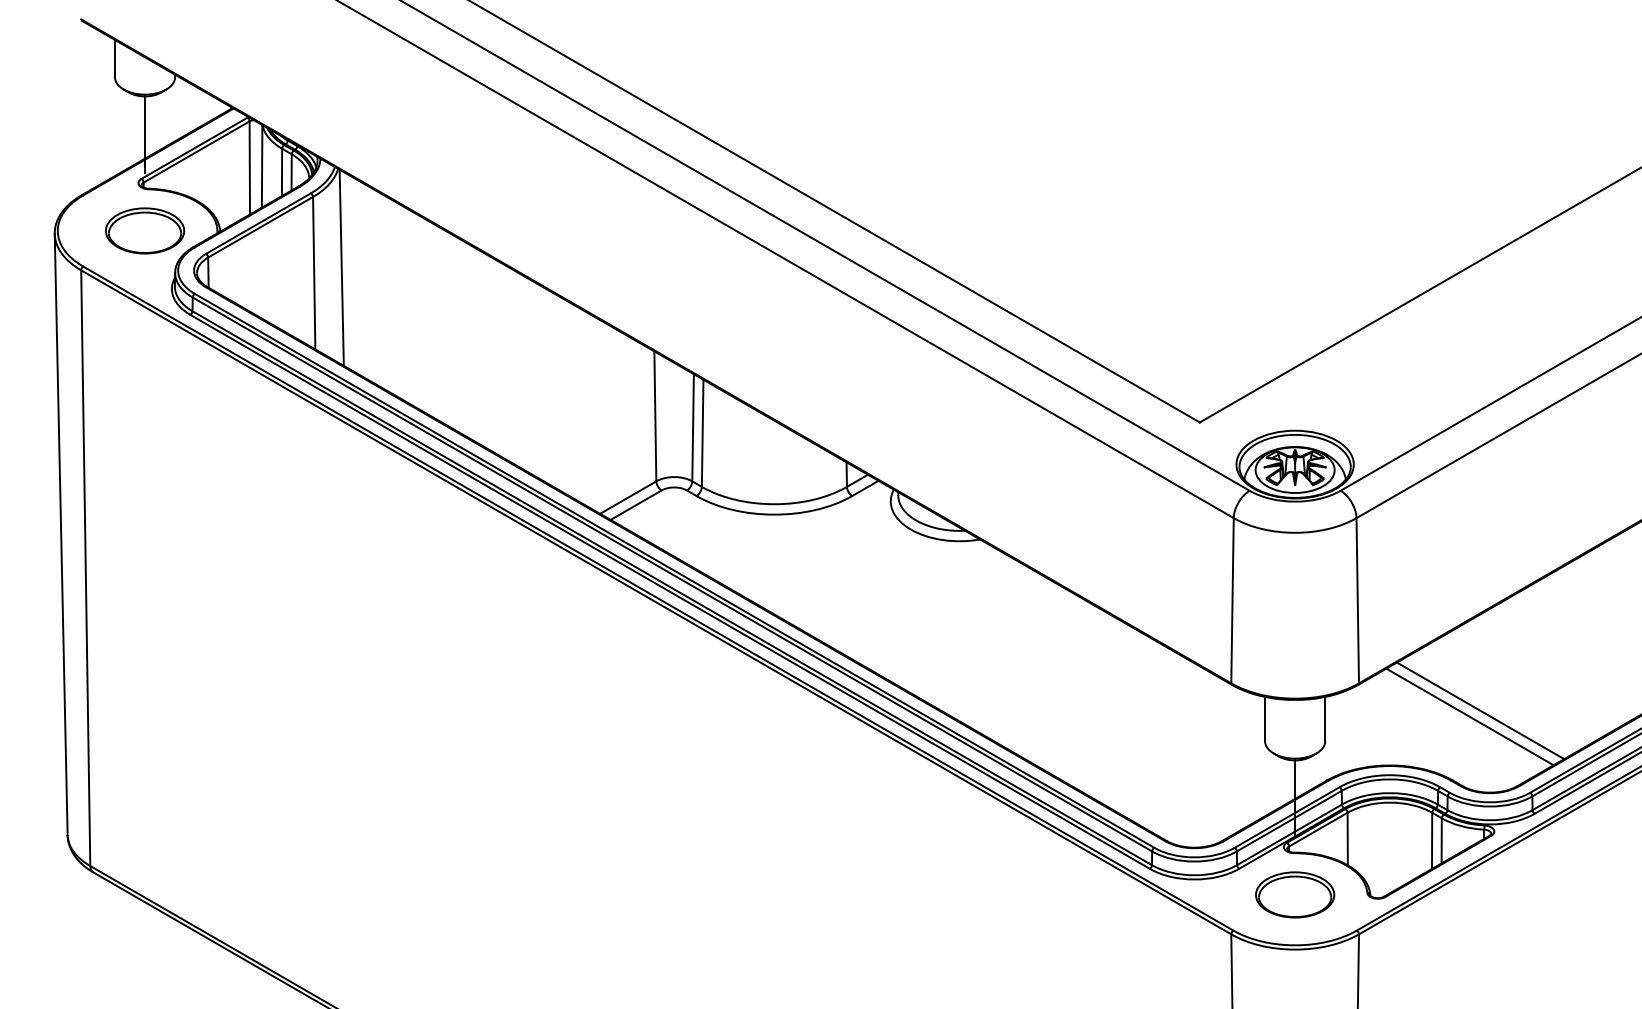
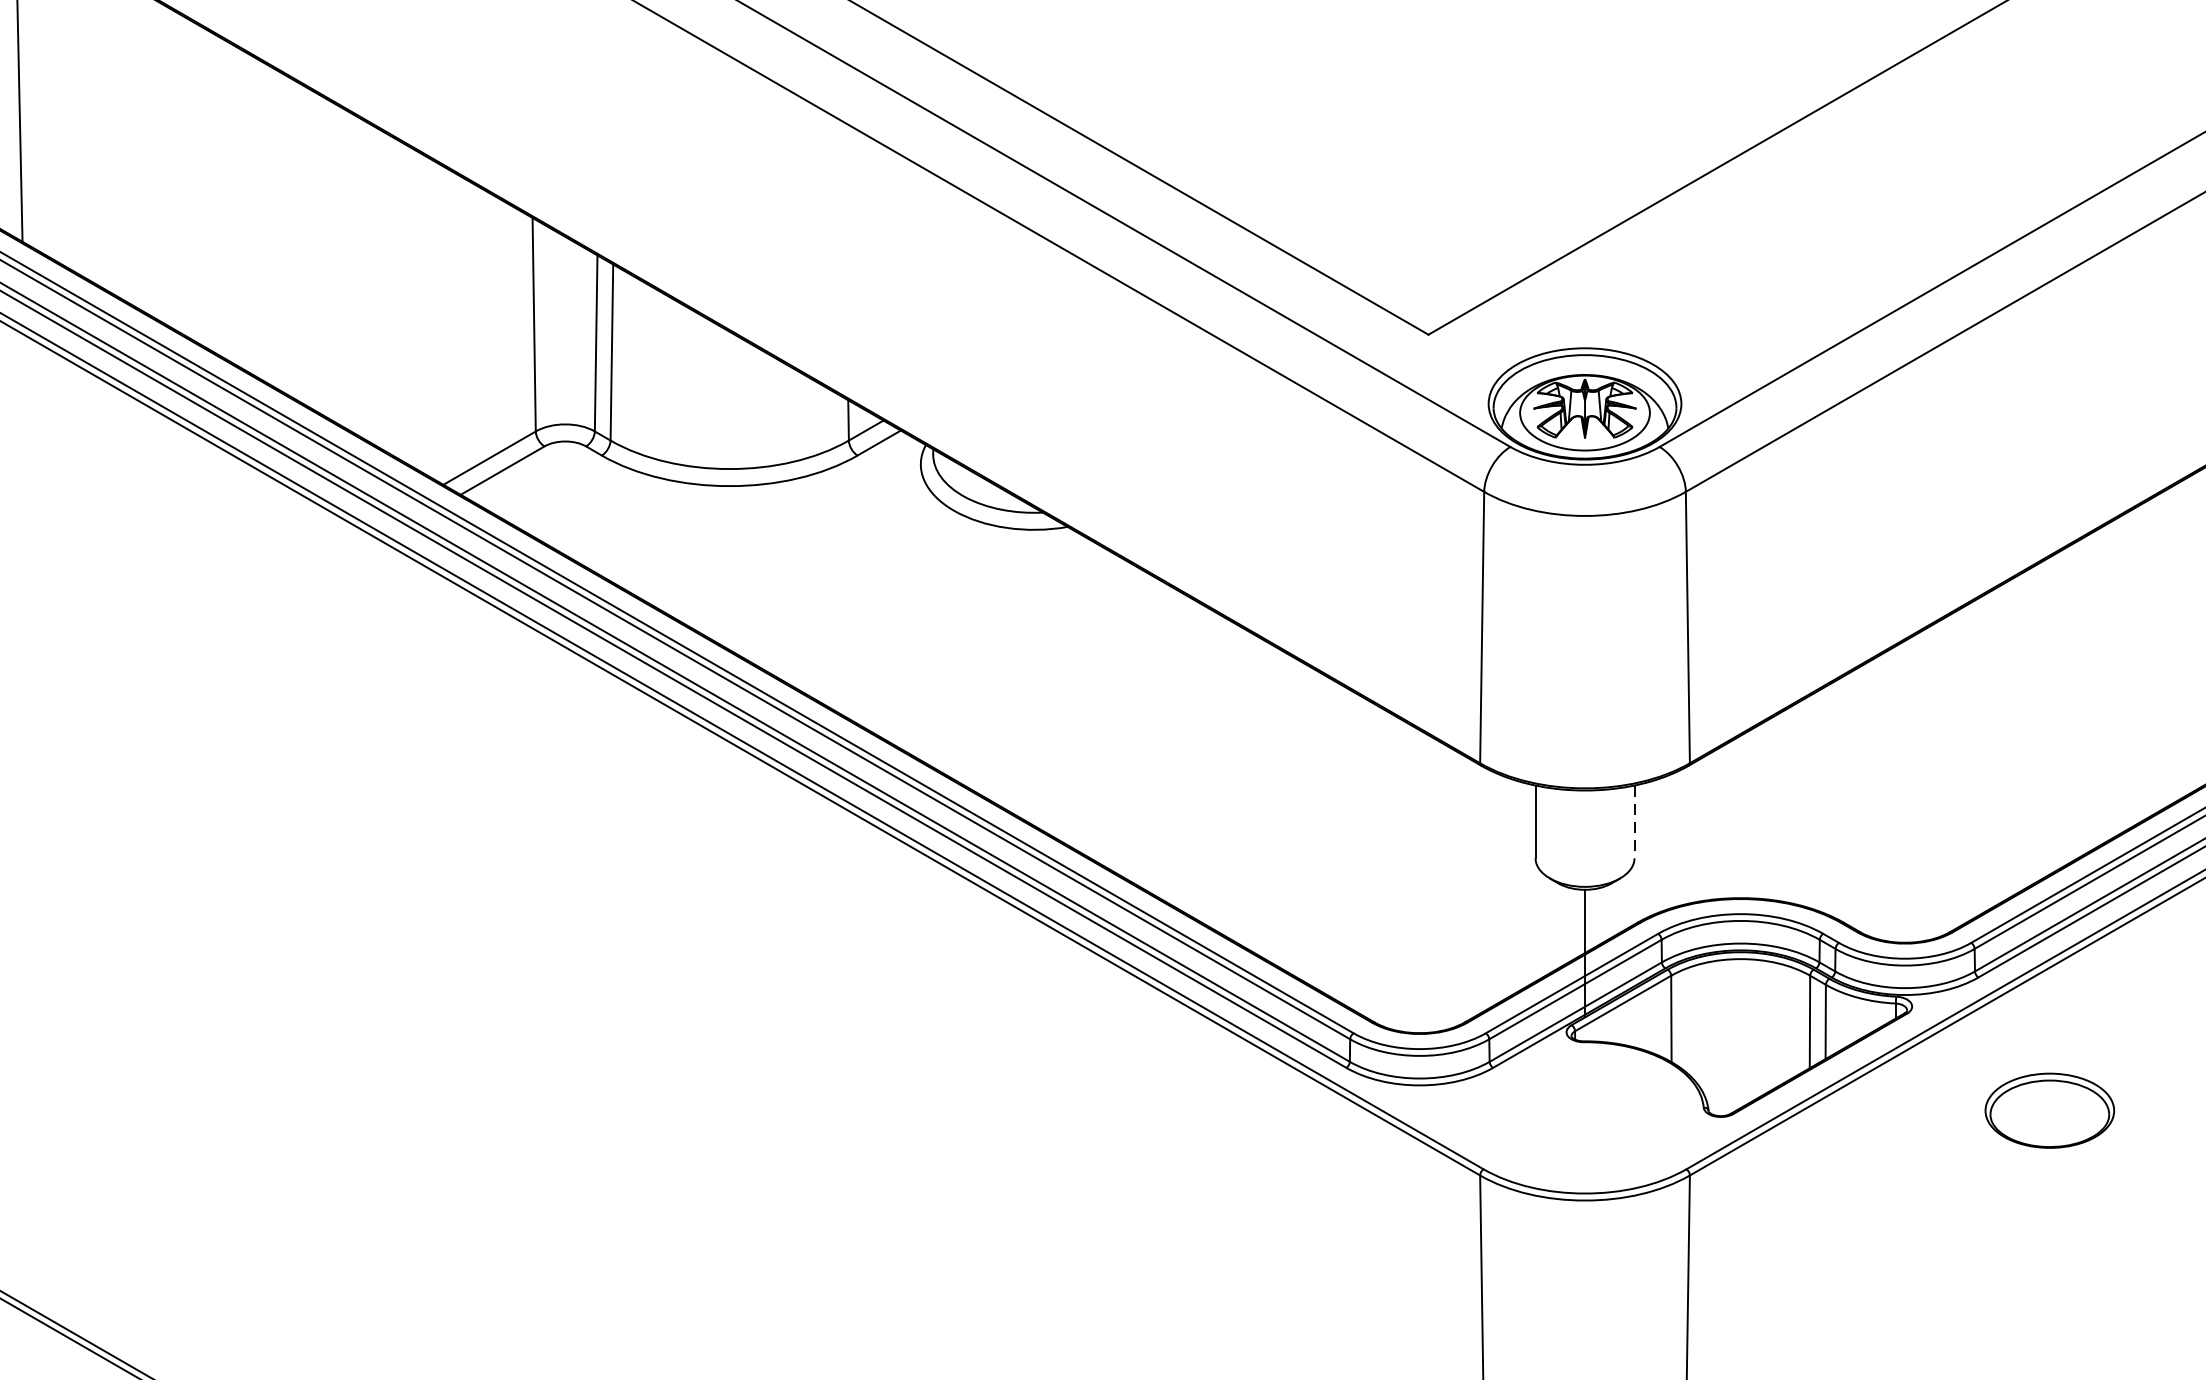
line: (1480, 710) -> (1889, 807), removed
line: (1469, 716) -> (1871, 817), removed
line: (1325, 719) -> (1634, 822), solid -> dashed
part: (1295, 894) -> (2050, 1110), moved

